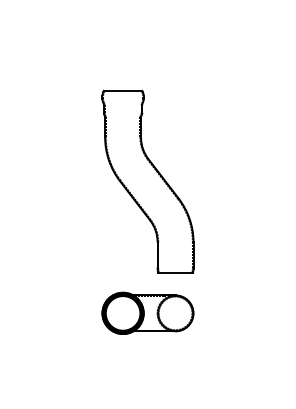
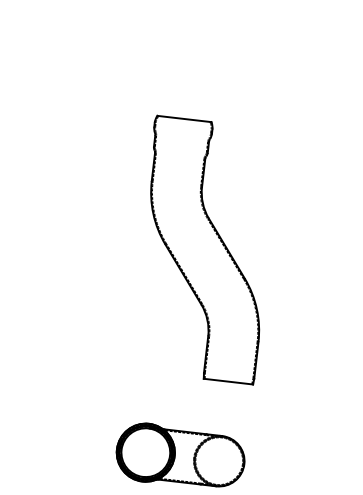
part: (147, 181) -> (203, 249), moved

